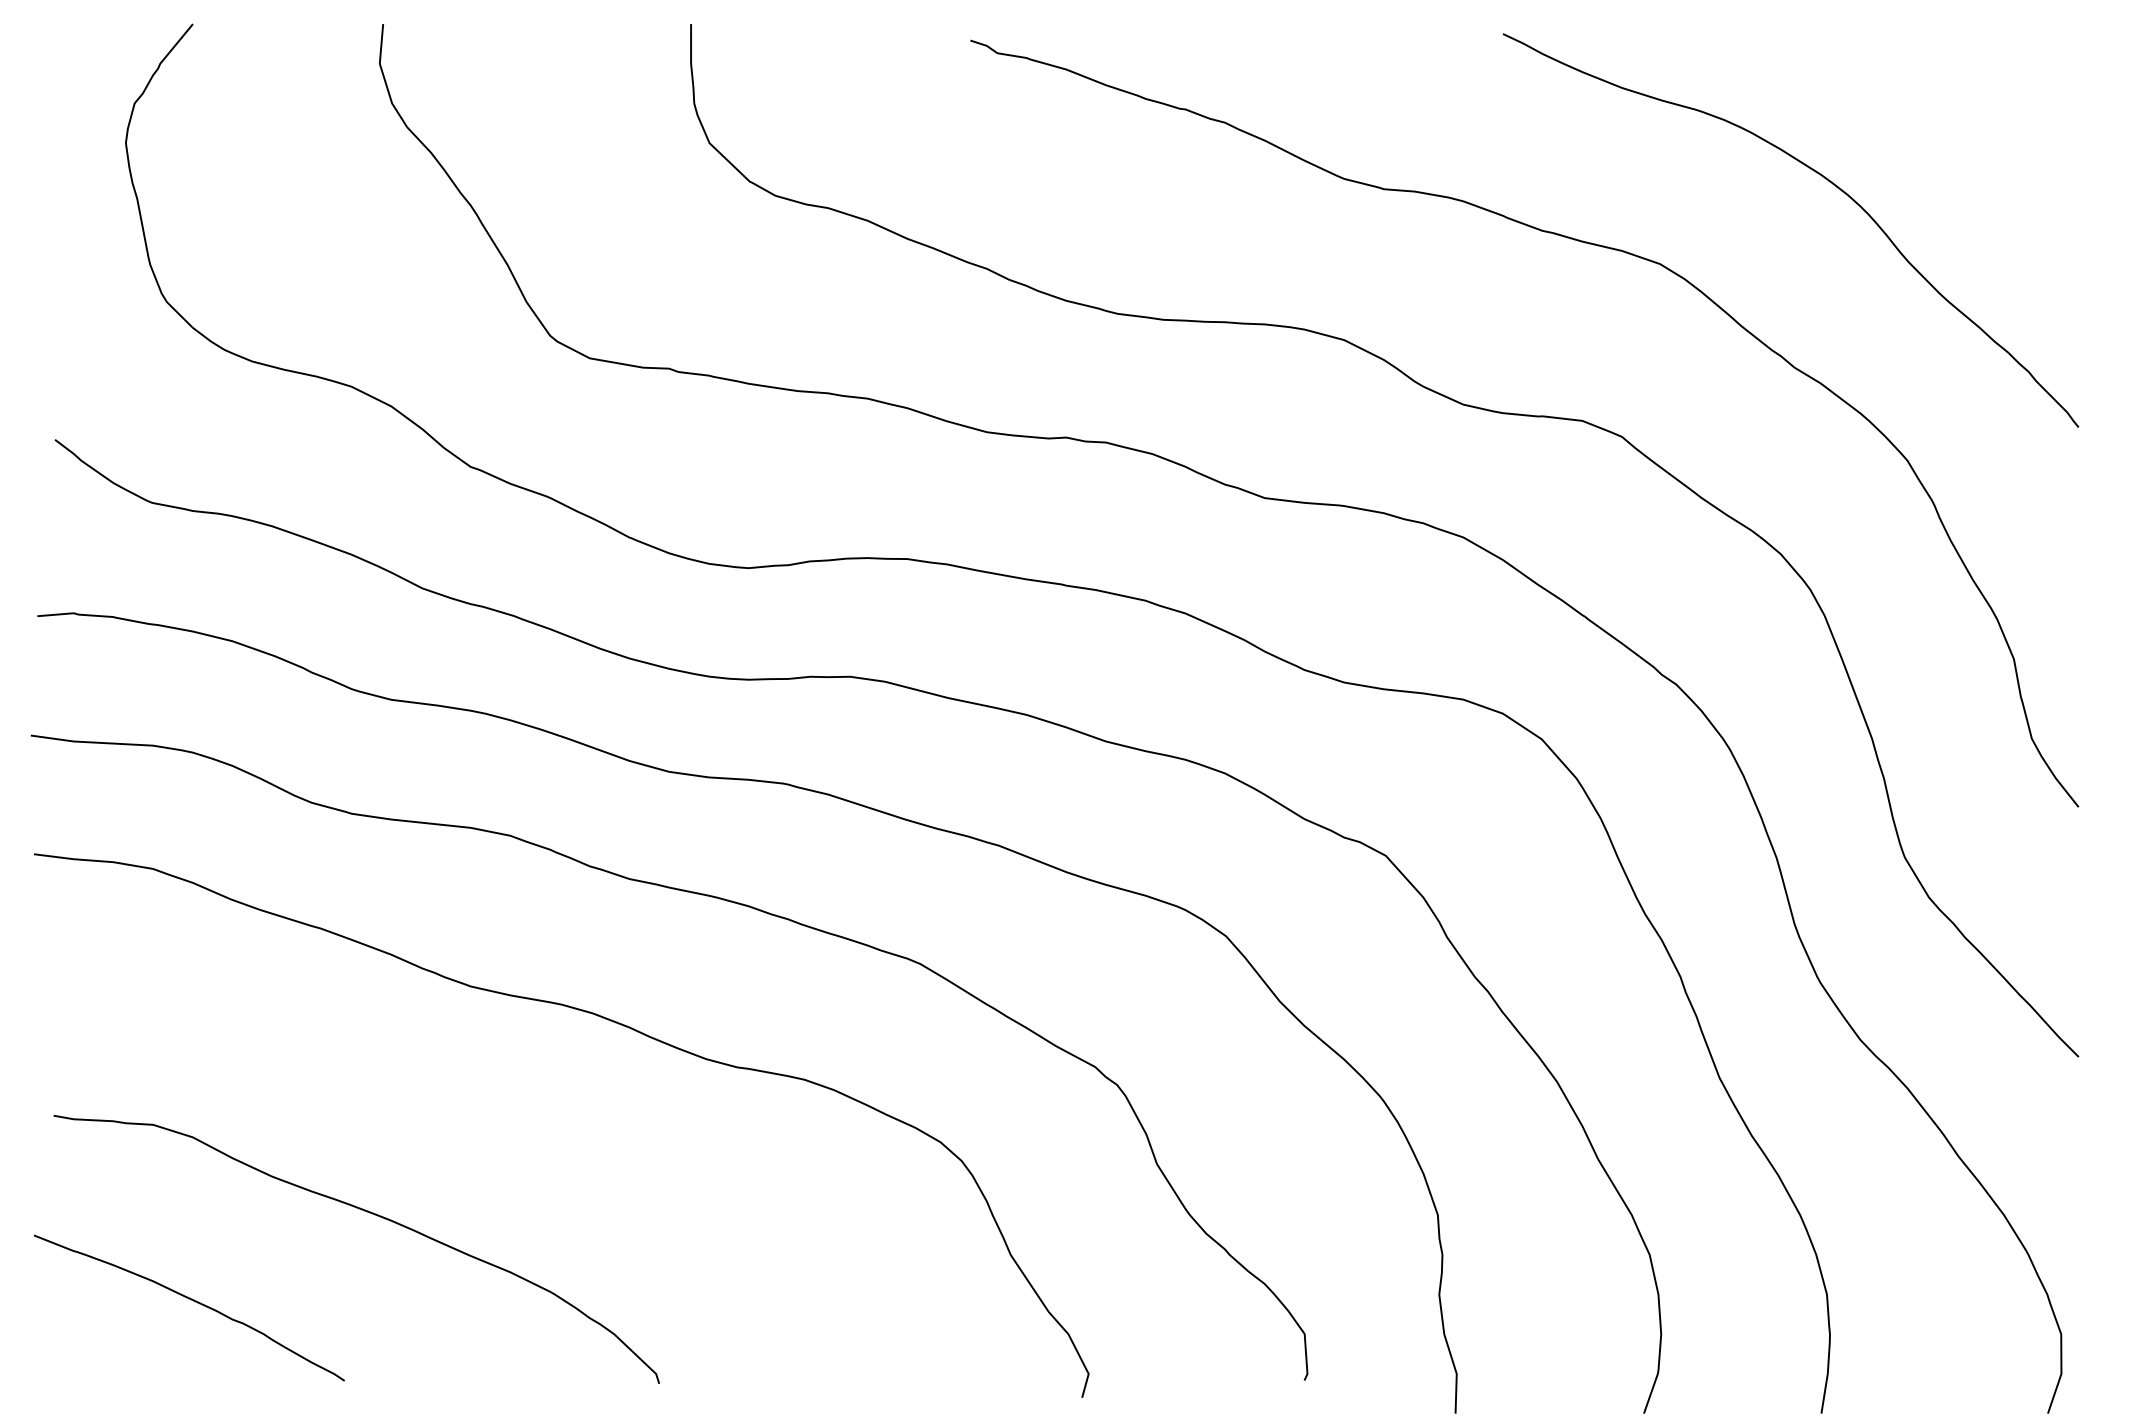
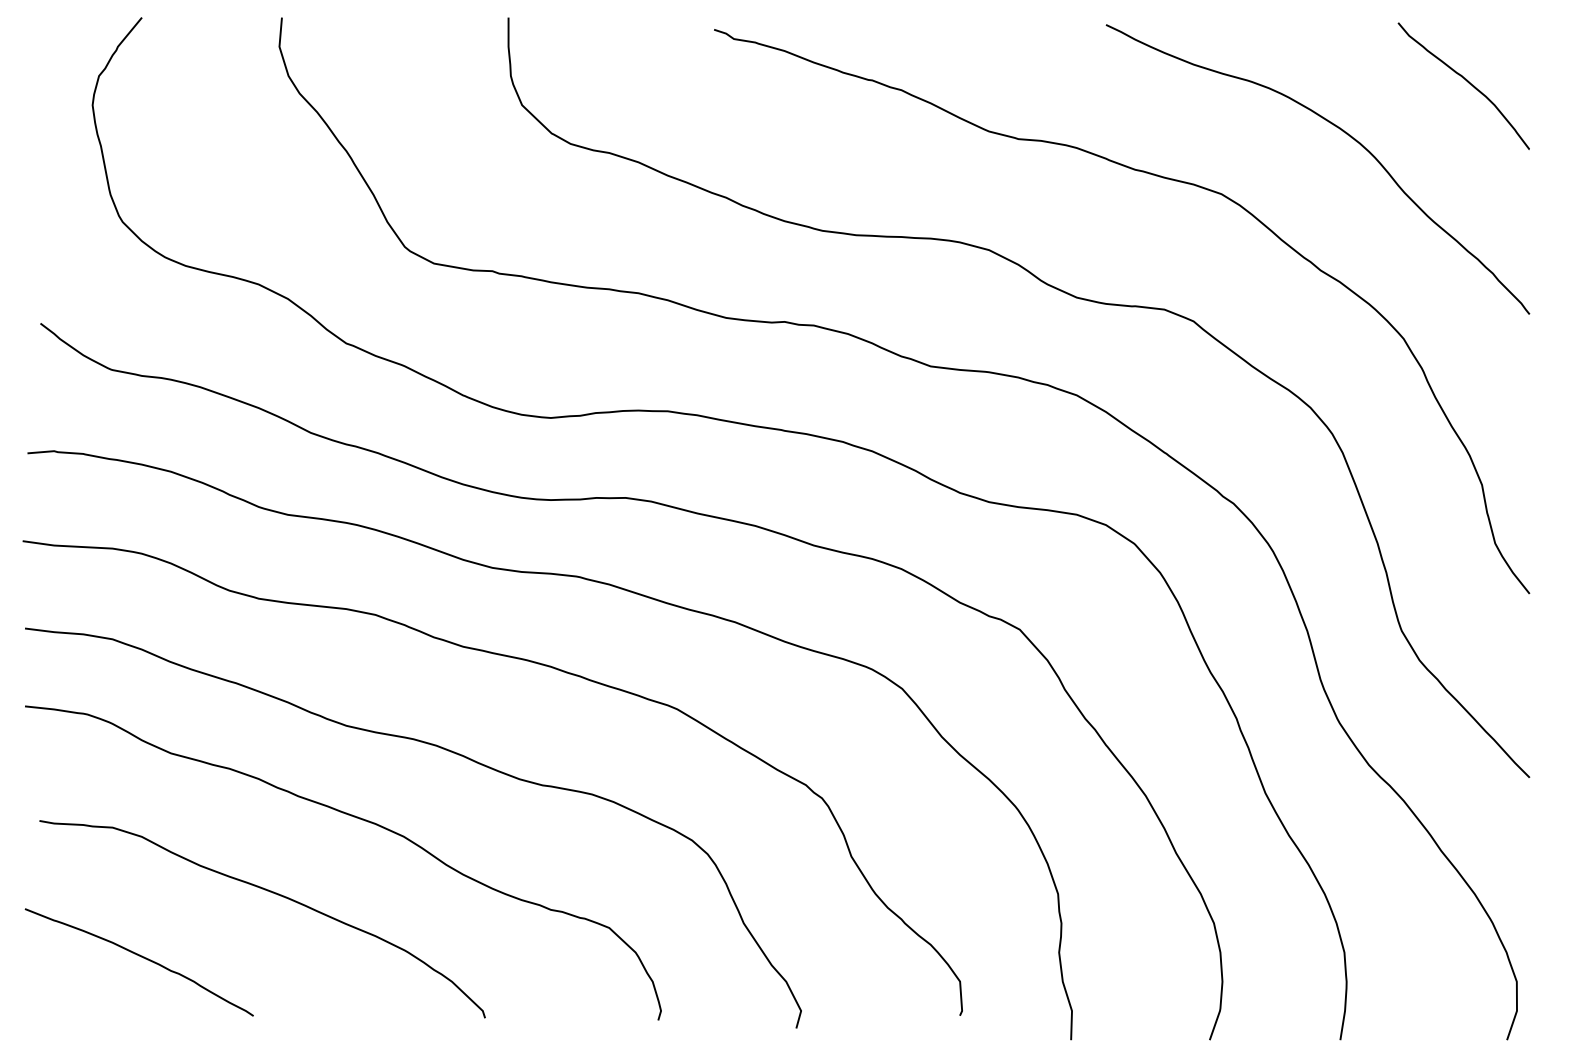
curve: (1993, 111) -> (1466, 81), added
curve: (491, 1114) -> (361, 820), added

